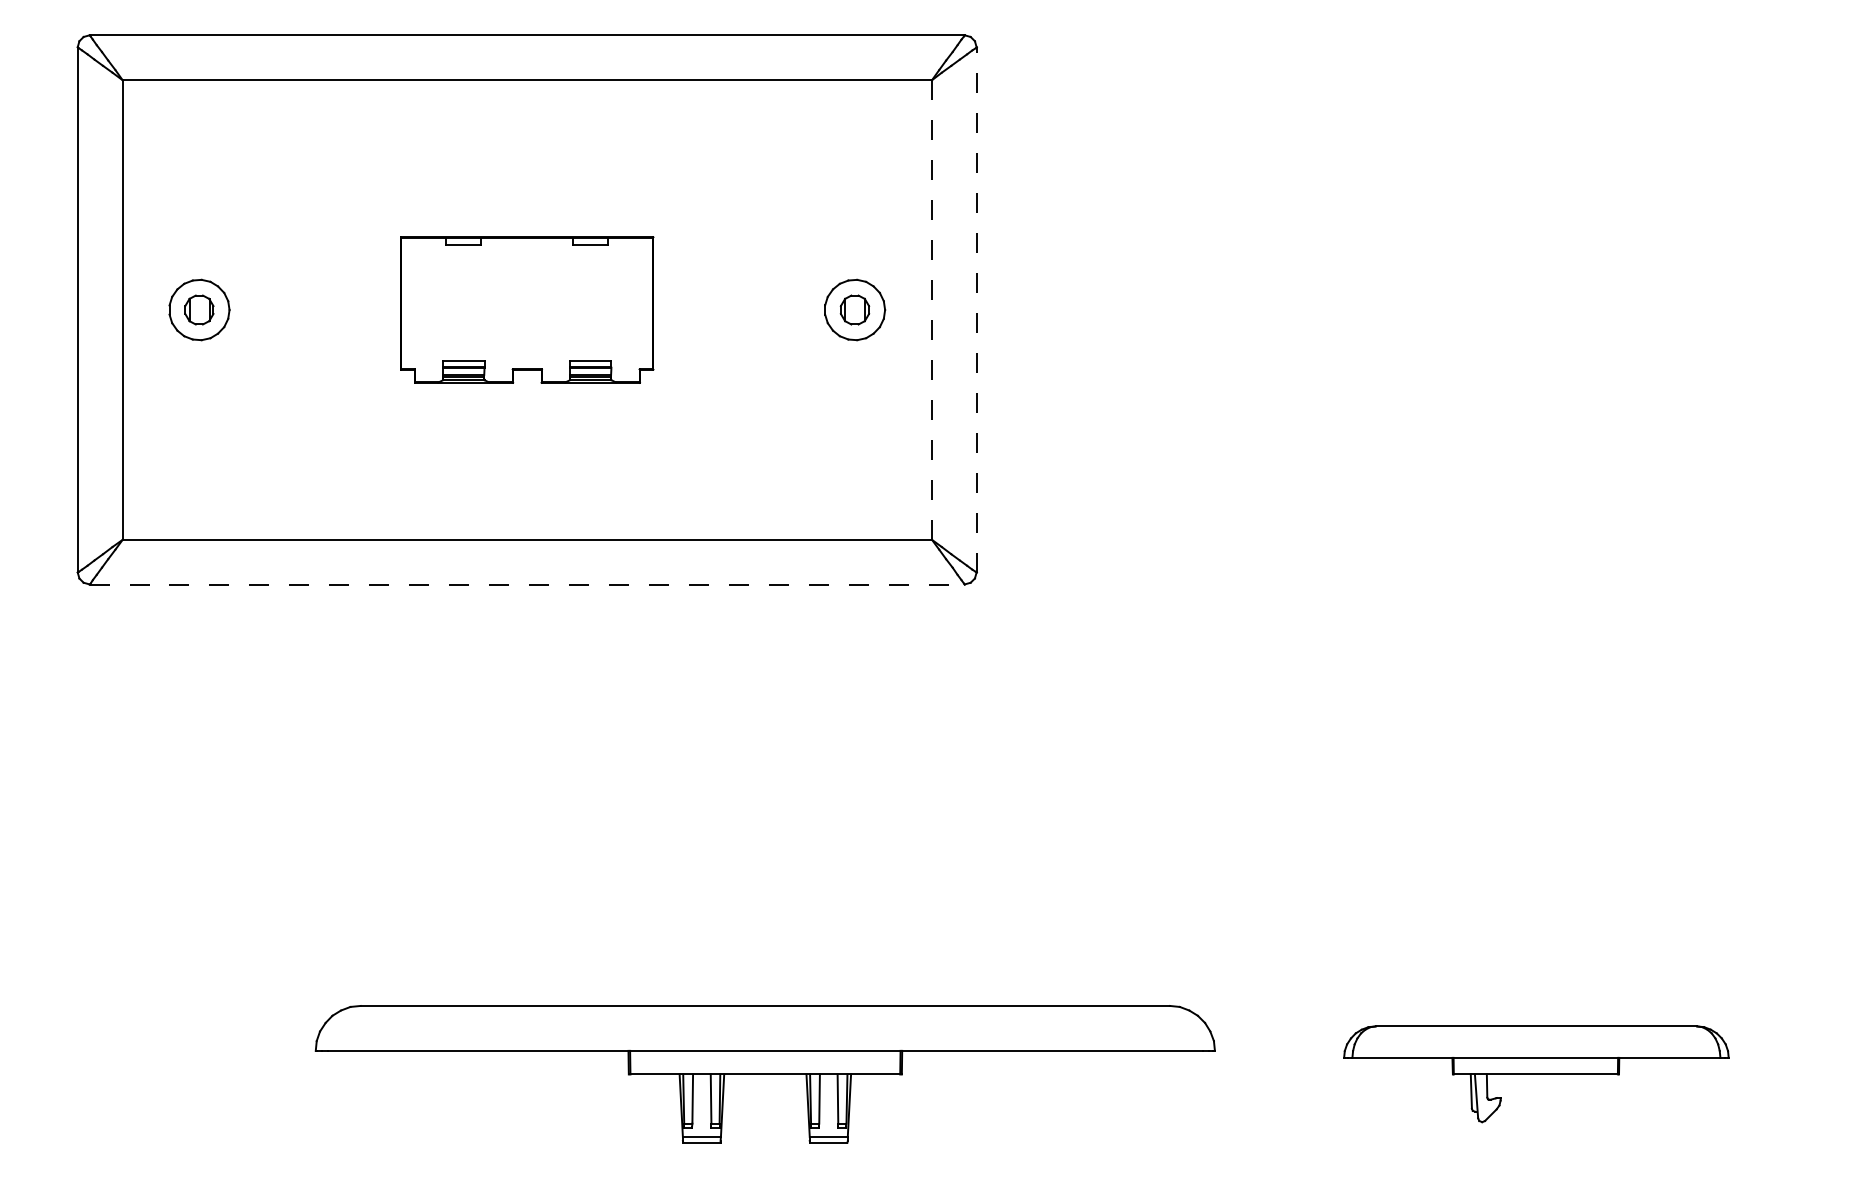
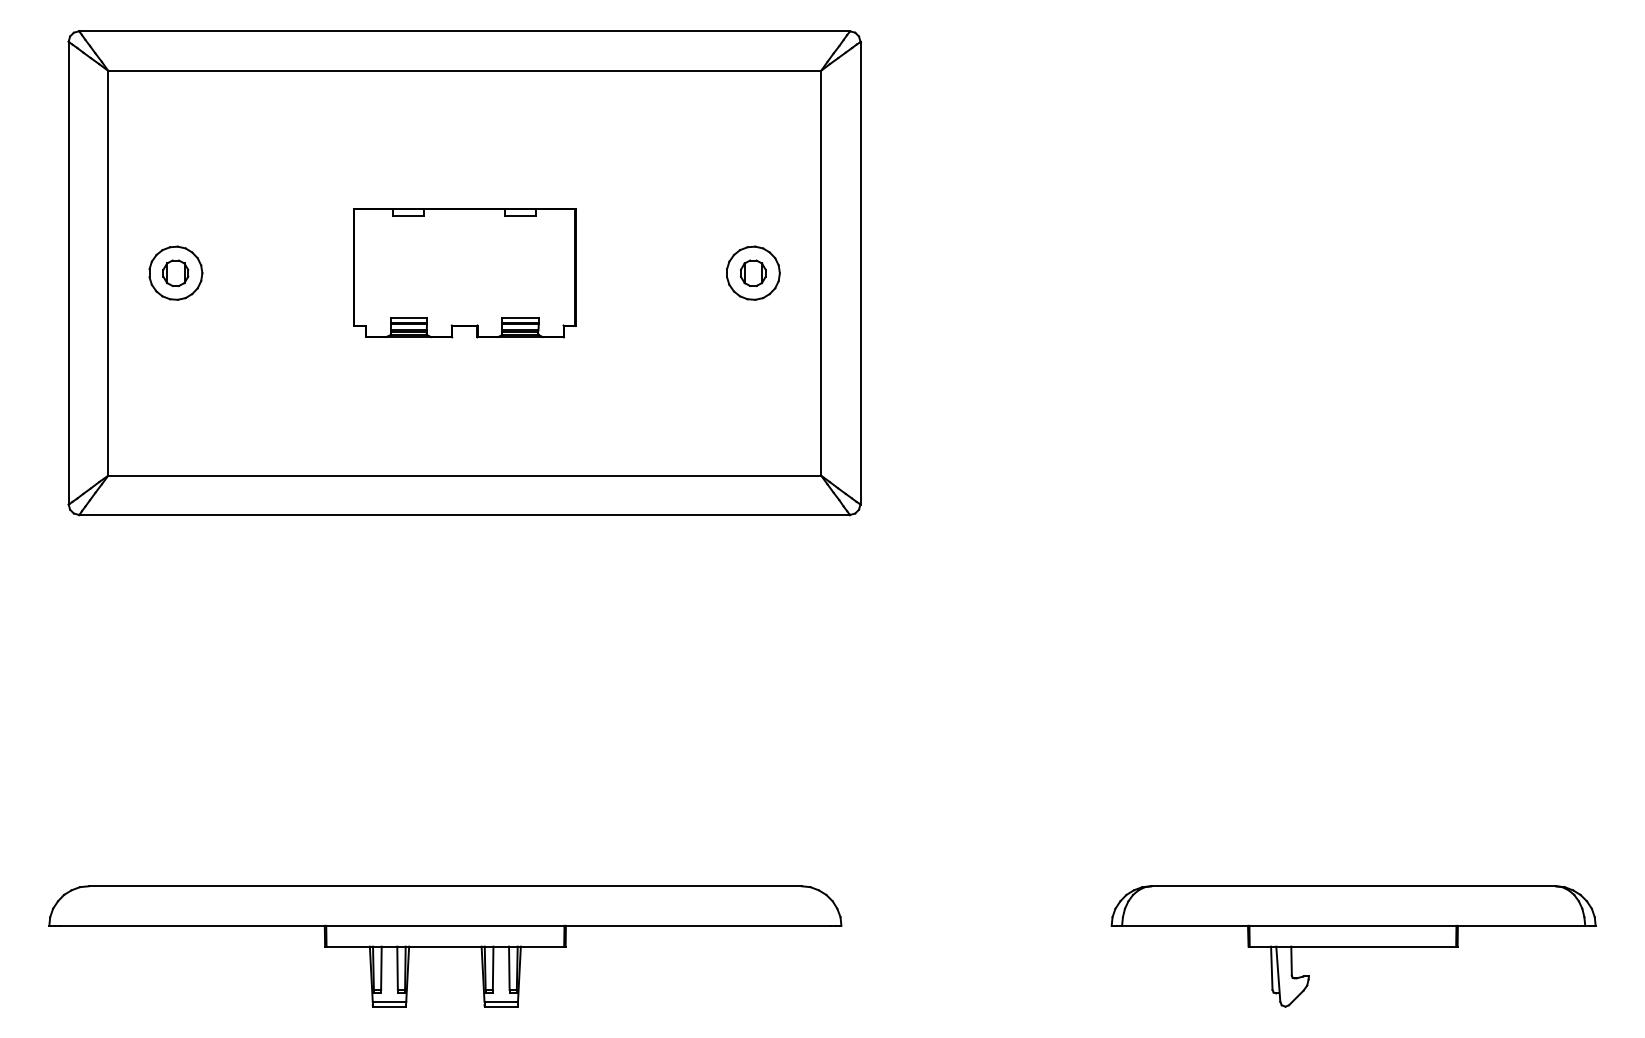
line: (932, 309) -> (821, 272), dashed -> solid
line: (976, 309) -> (860, 272), dashed -> solid
line: (528, 585) -> (465, 515), dashed -> solid
part: (765, 1074) -> (445, 946), moved
part: (1536, 1074) -> (1353, 946), size x1.43

